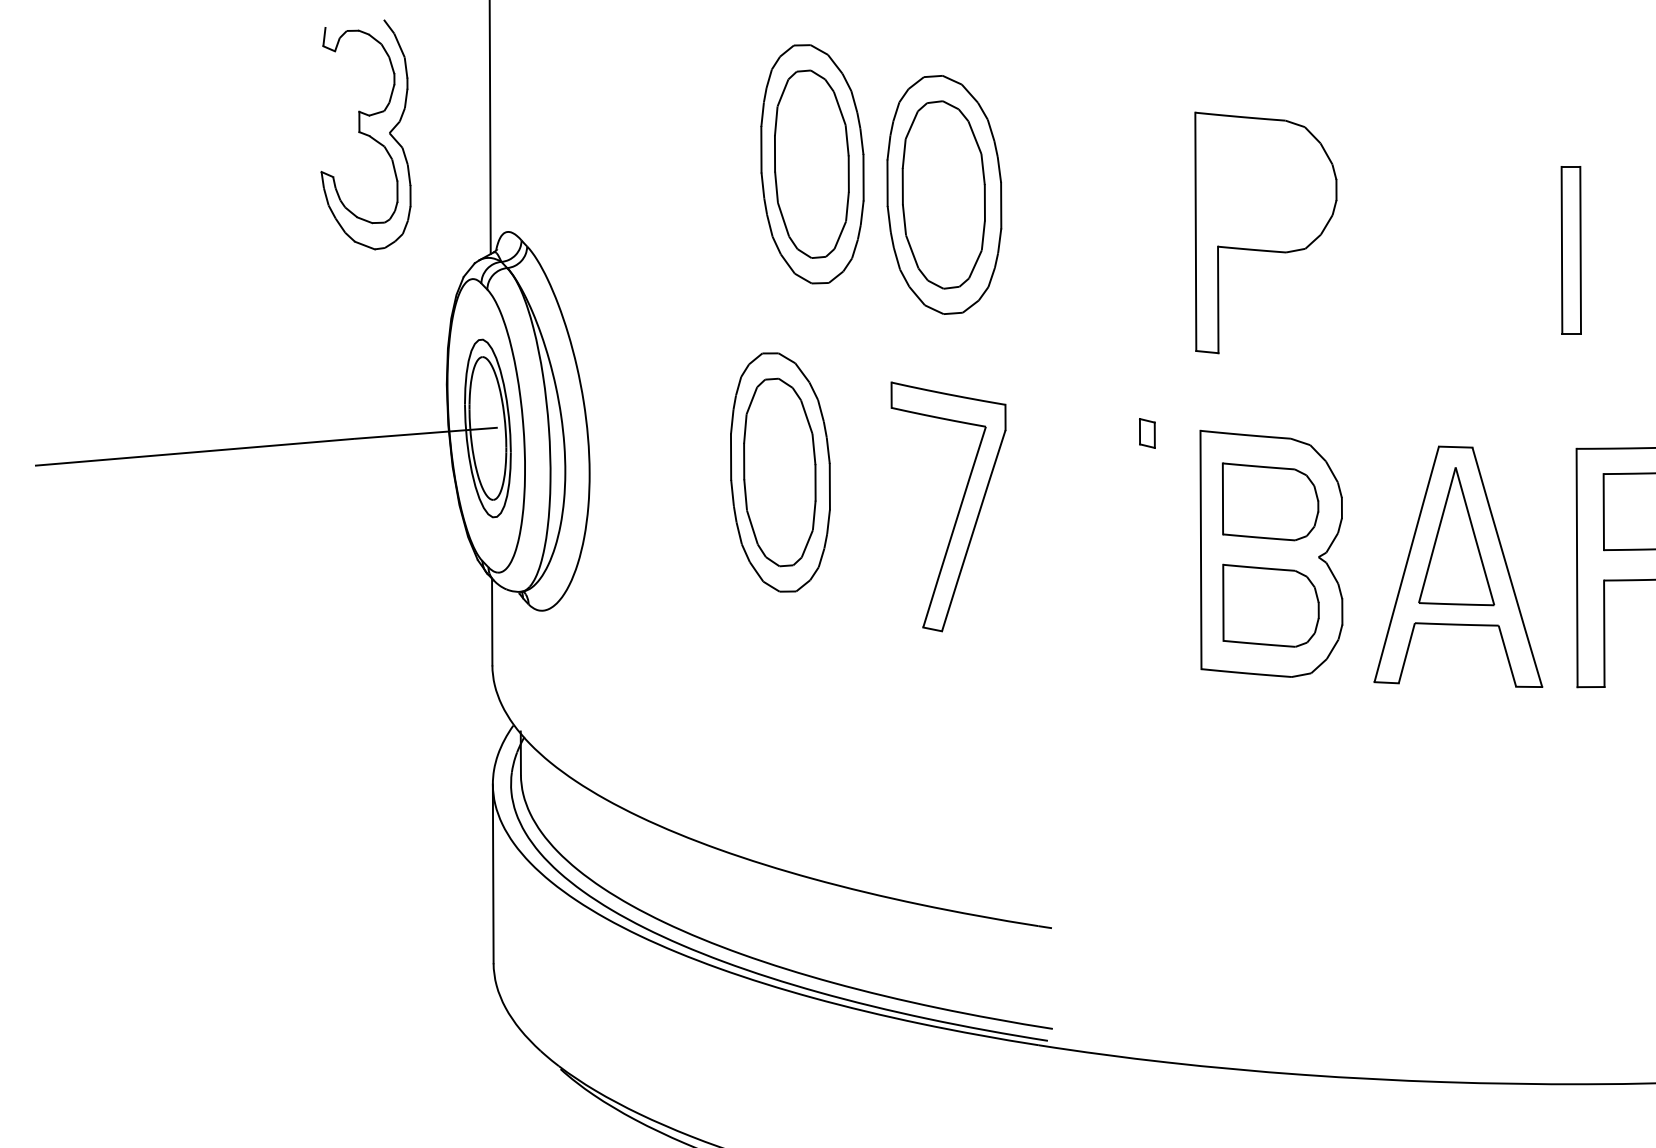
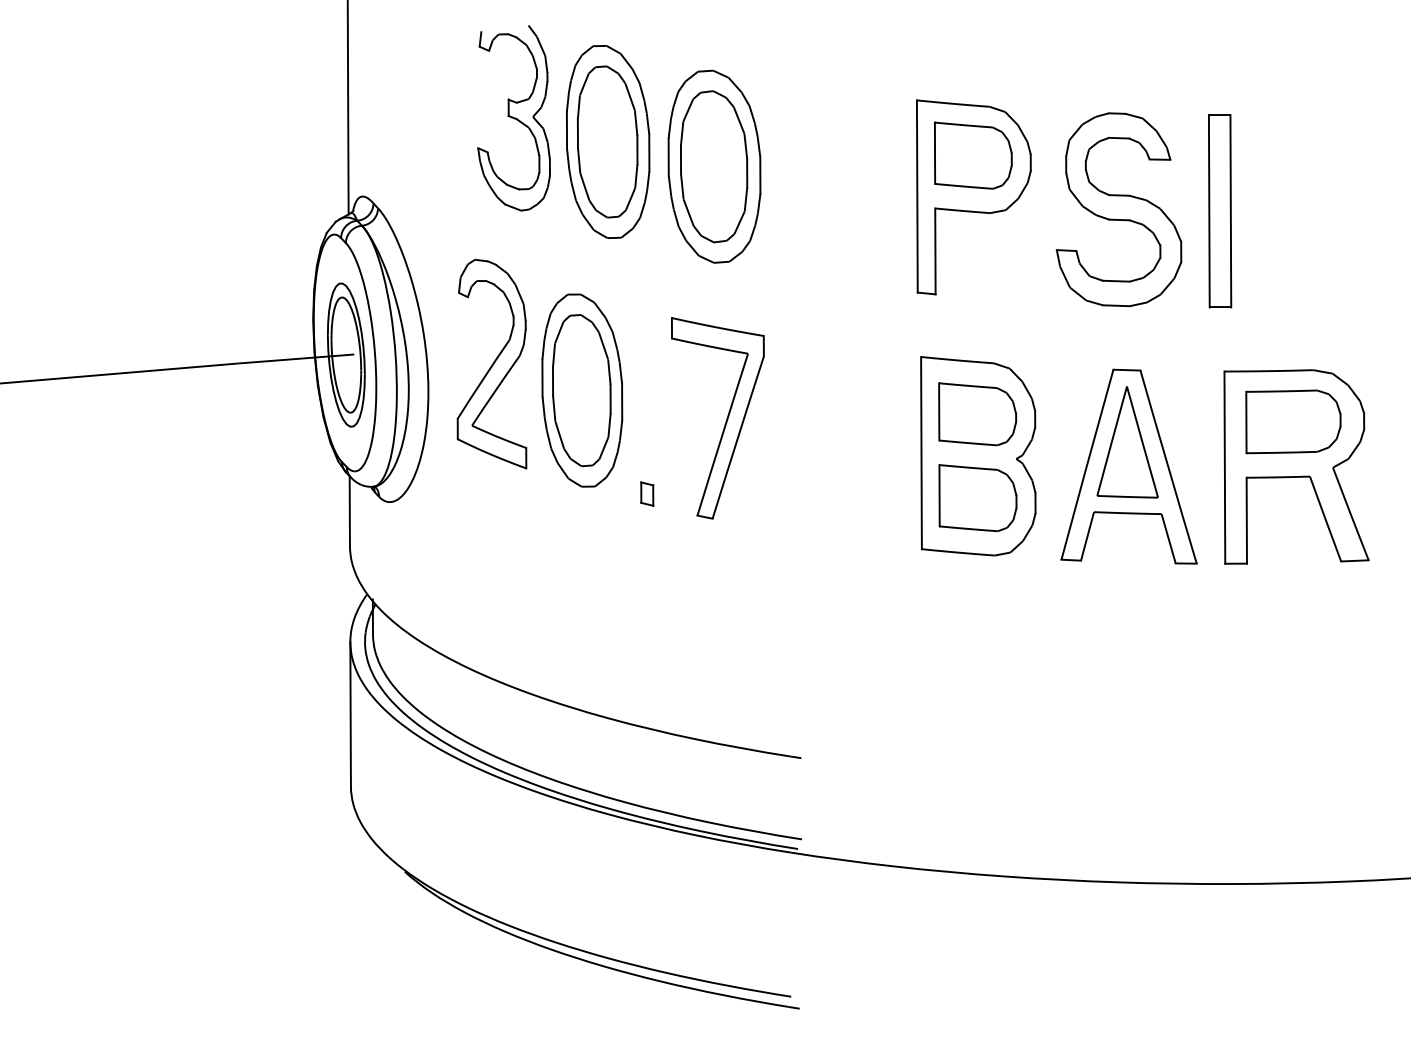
part: (365, 135) -> (513, 118), moved
part: (1265, 181) -> (973, 155), added
part: (1445, 247) -> (1118, 209), added
part: (1571, 250) -> (1220, 211), size x1.43
part: (1147, 432) -> (647, 493), moved
part: (667, 438) -> (491, 363), added

